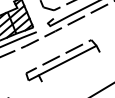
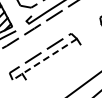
line: (62, 63) -> (44, 59), solid -> dashed

